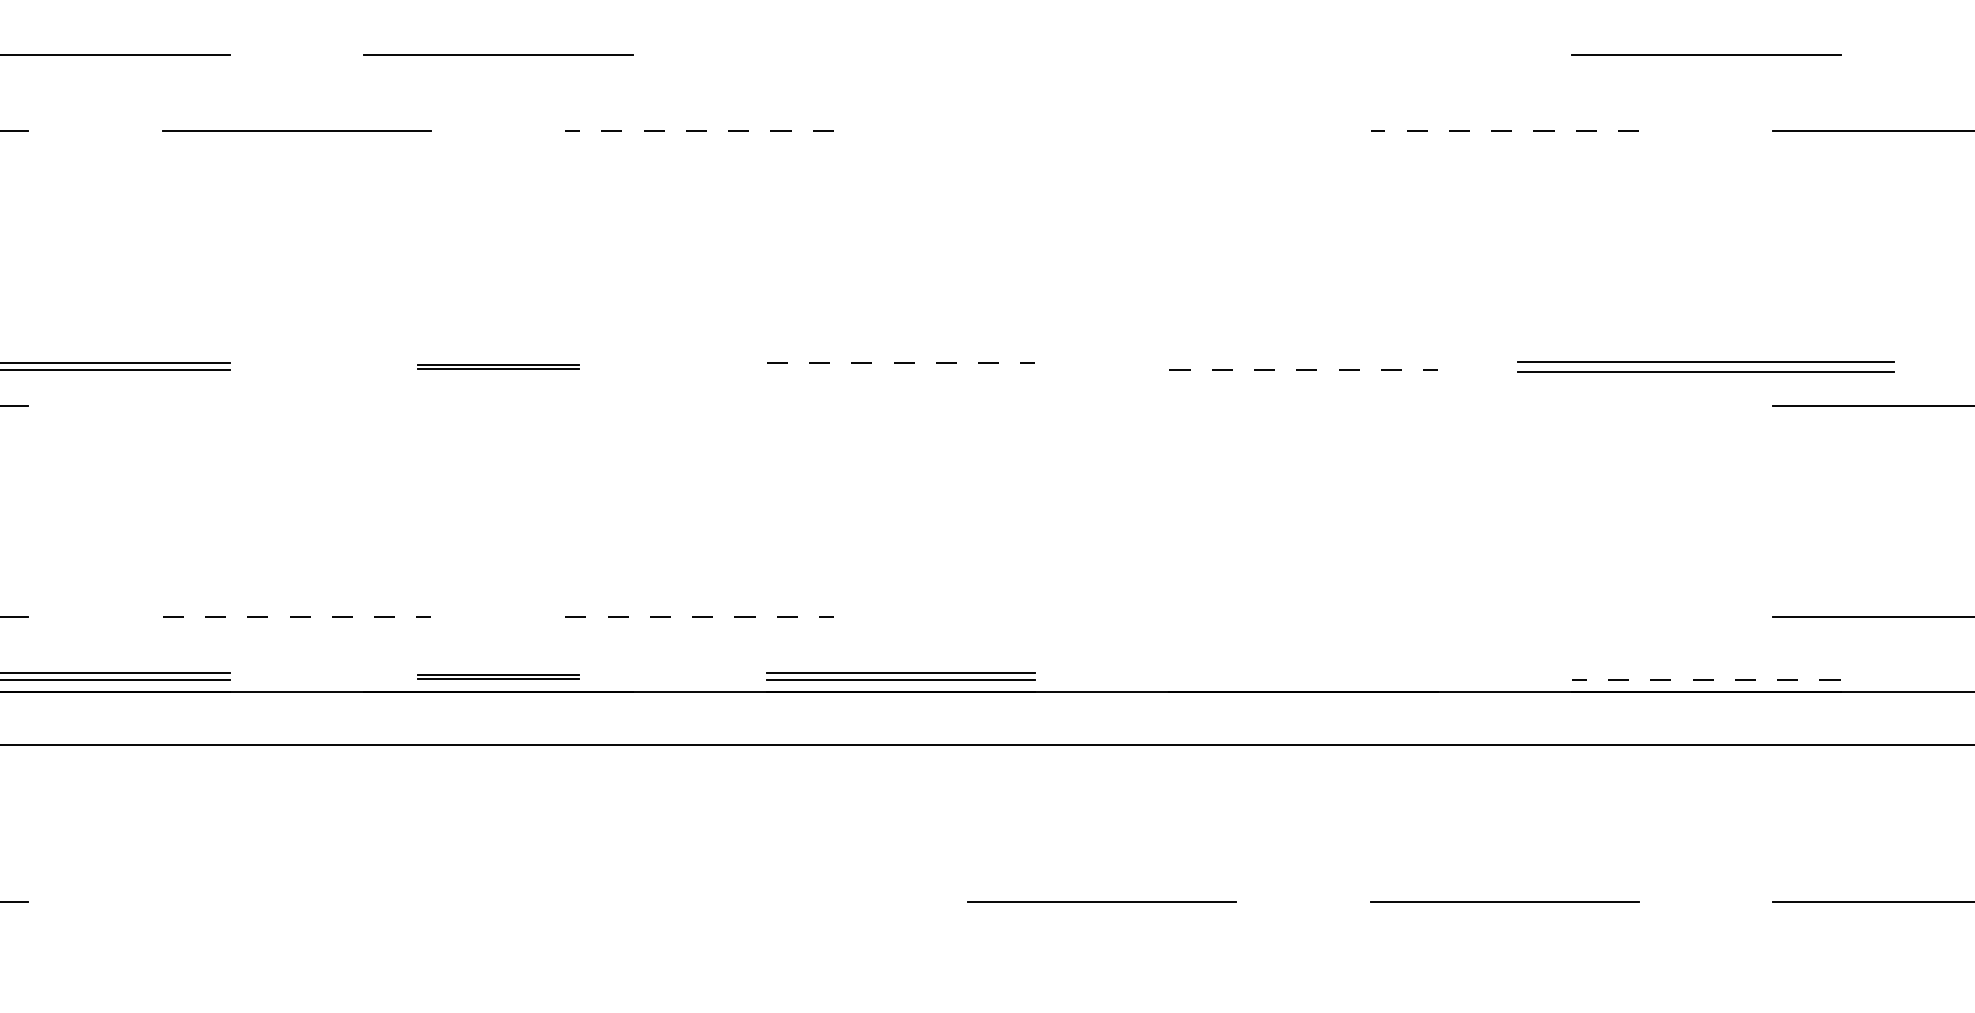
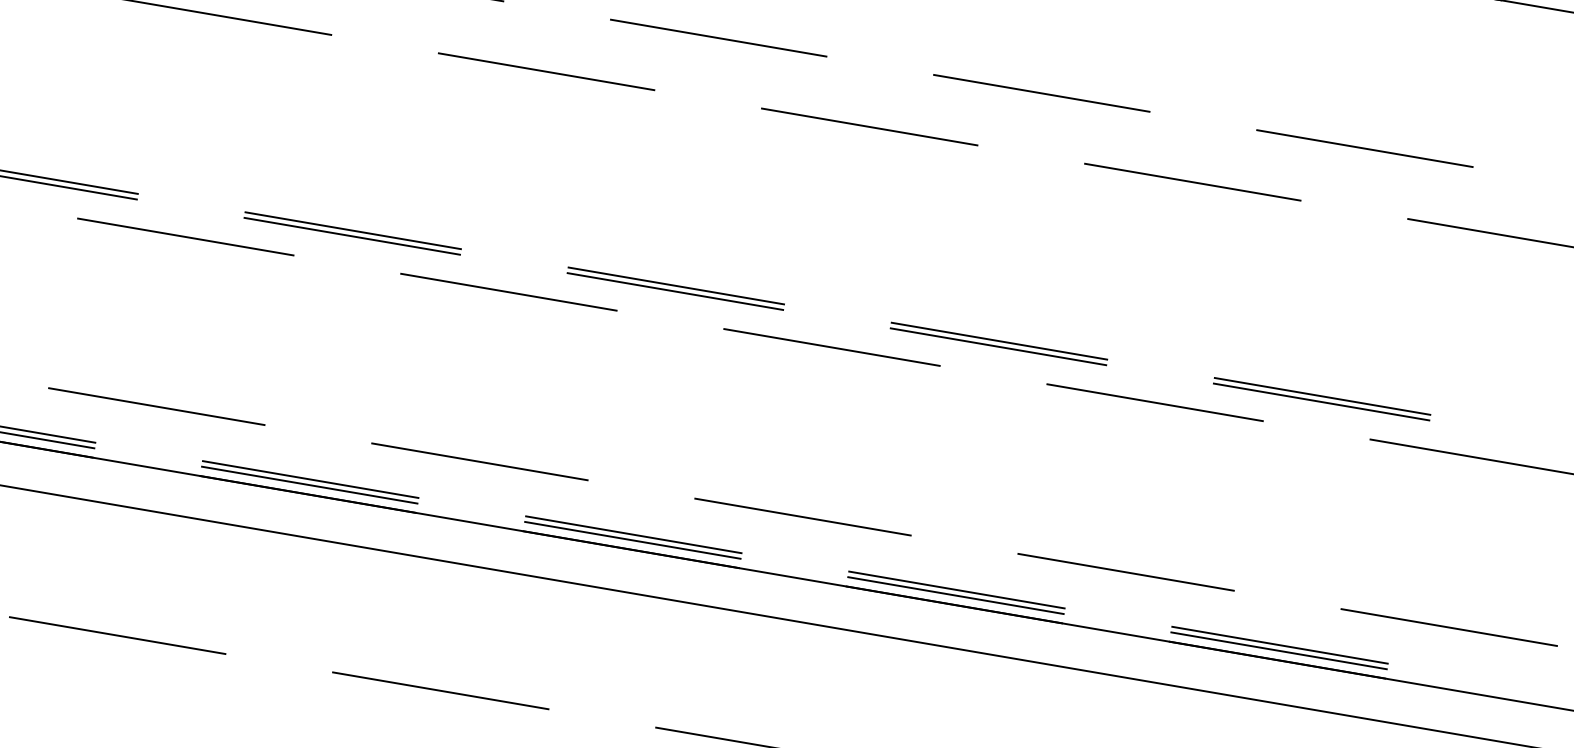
line: (900, 54) -> (718, 38), added
line: (1303, 54) -> (1041, 93), added
line: (699, 130) -> (546, 71), dashed -> solid
line: (1102, 130) -> (869, 126), added
line: (1504, 130) -> (1192, 181), dashed -> solid
line: (901, 363) -> (676, 286), dashed -> solid
line: (1303, 363) -> (999, 341), added
part: (498, 366) -> (352, 233), size x1.67
part: (1706, 366) -> (1322, 398), size x0.71
line: (900, 370) -> (674, 291), added
line: (1304, 370) -> (999, 346), dashed -> solid
line: (296, 405) -> (185, 236), added
line: (699, 405) -> (508, 292), added
line: (1102, 405) -> (832, 347), added
line: (1504, 405) -> (1154, 402), added
line: (297, 617) -> (157, 407), dashed -> solid
line: (700, 617) -> (480, 462), dashed -> solid
line: (1102, 617) -> (803, 517), added
line: (1504, 617) -> (1125, 572), added
line: (1303, 673) -> (956, 590), added
line: (1706, 673) -> (1280, 645), added
part: (498, 676) -> (310, 481), size x1.67
line: (1303, 680) -> (955, 595), added
line: (1705, 680) -> (1278, 650), dashed -> solid
line: (699, 901) -> (440, 690), added
line: (296, 902) -> (117, 635), added

